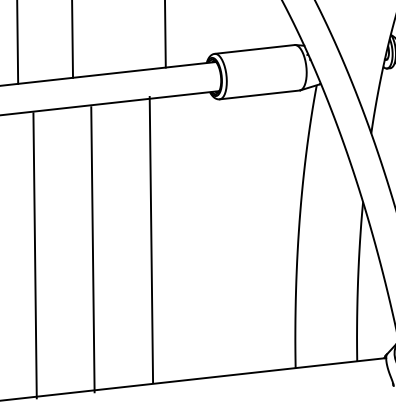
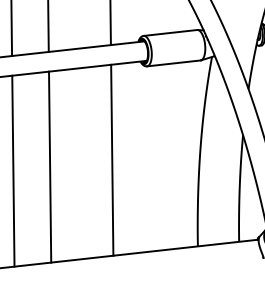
line: (151, 238) -> (112, 159), moved
line: (93, 248) -> (50, 166), moved
line: (35, 254) -> (13, 170), moved

